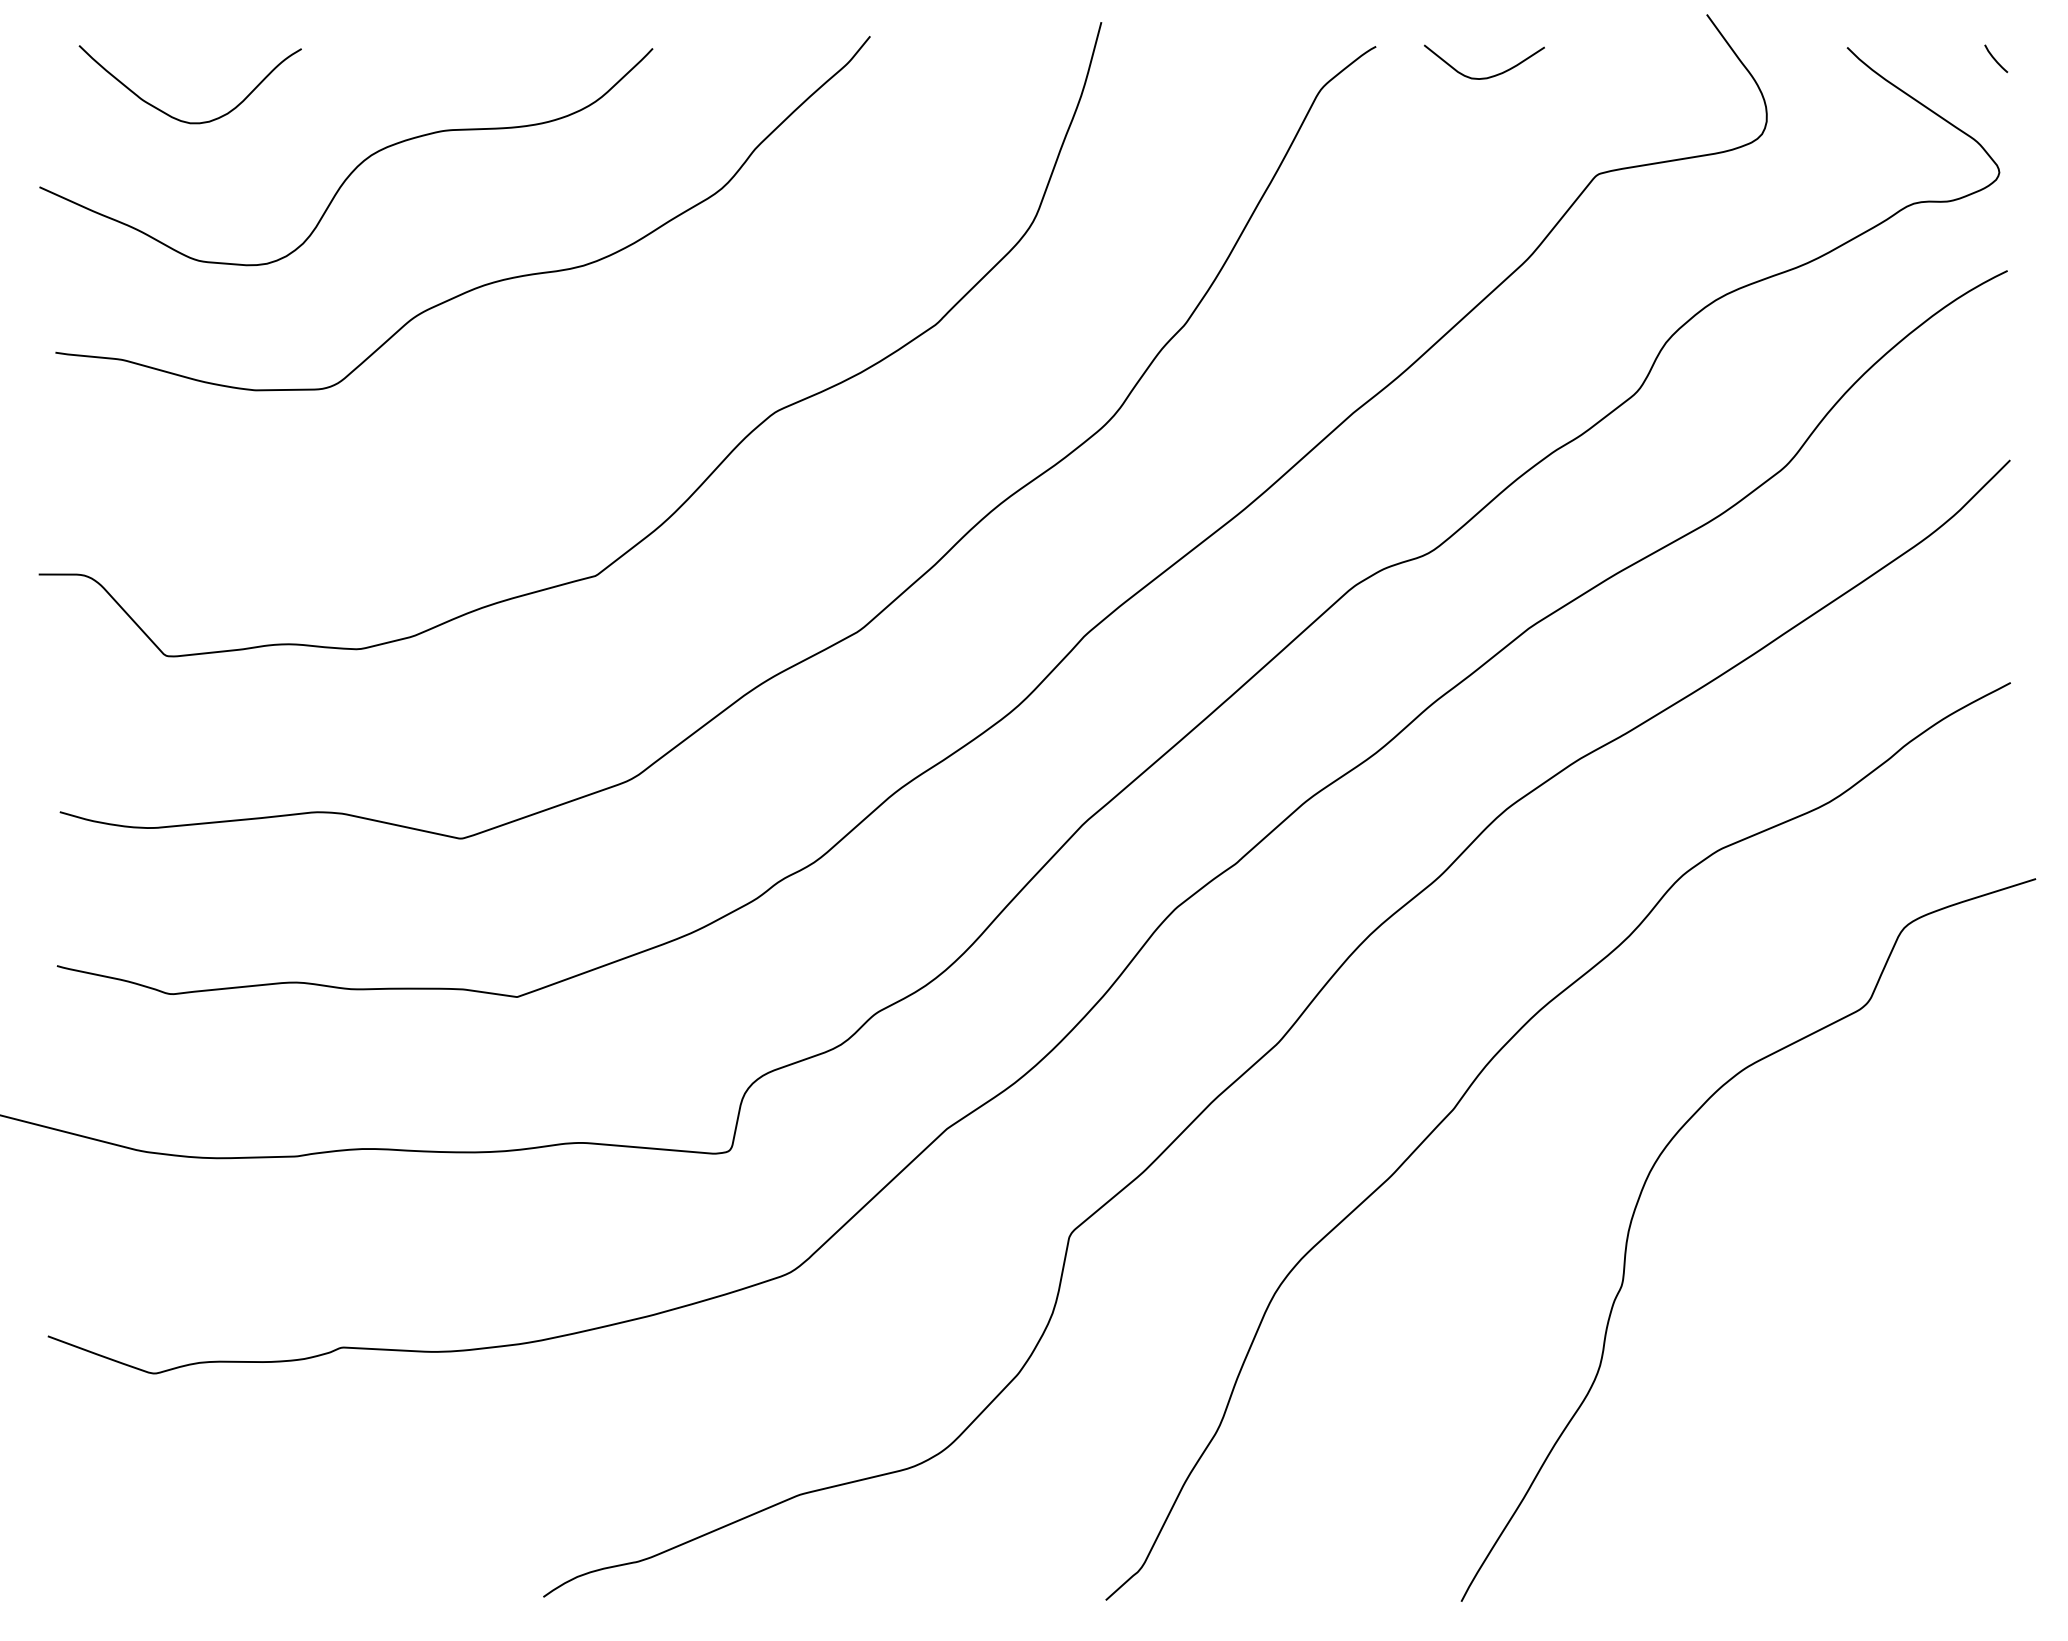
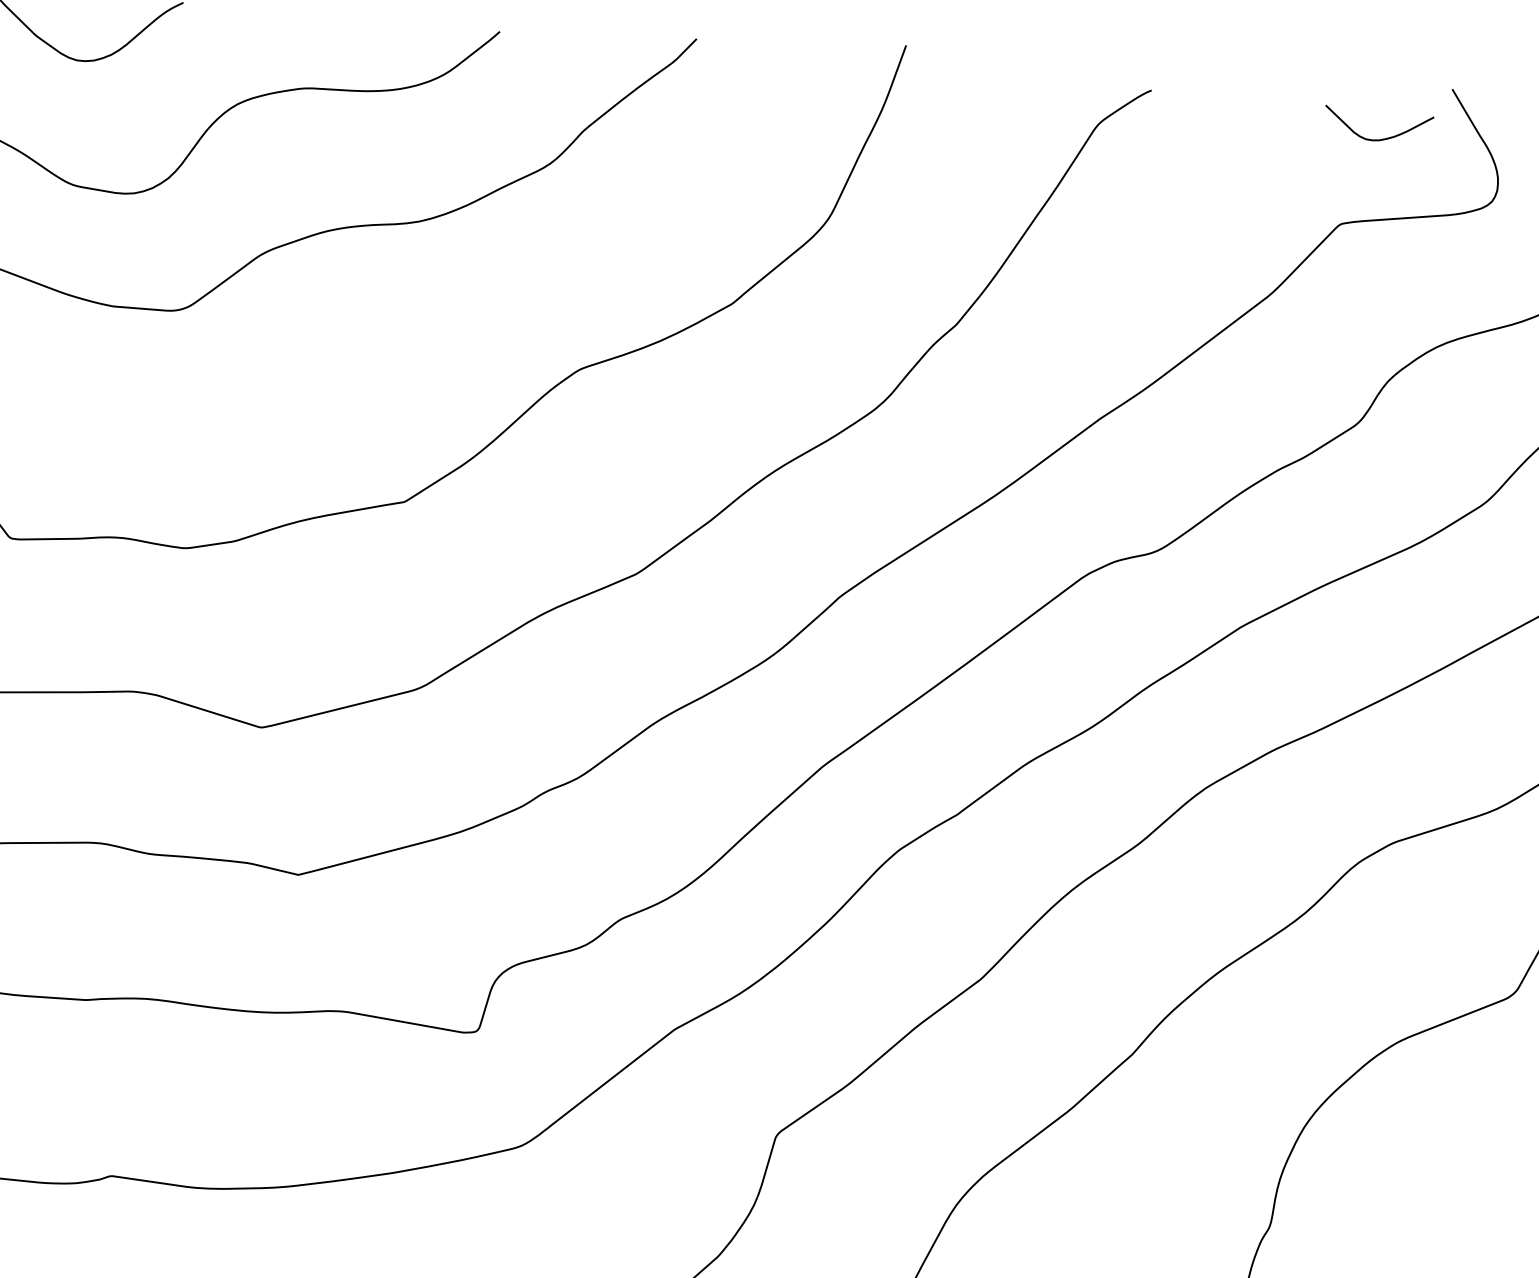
curve: (1488, 76) -> (1381, 138), moved

